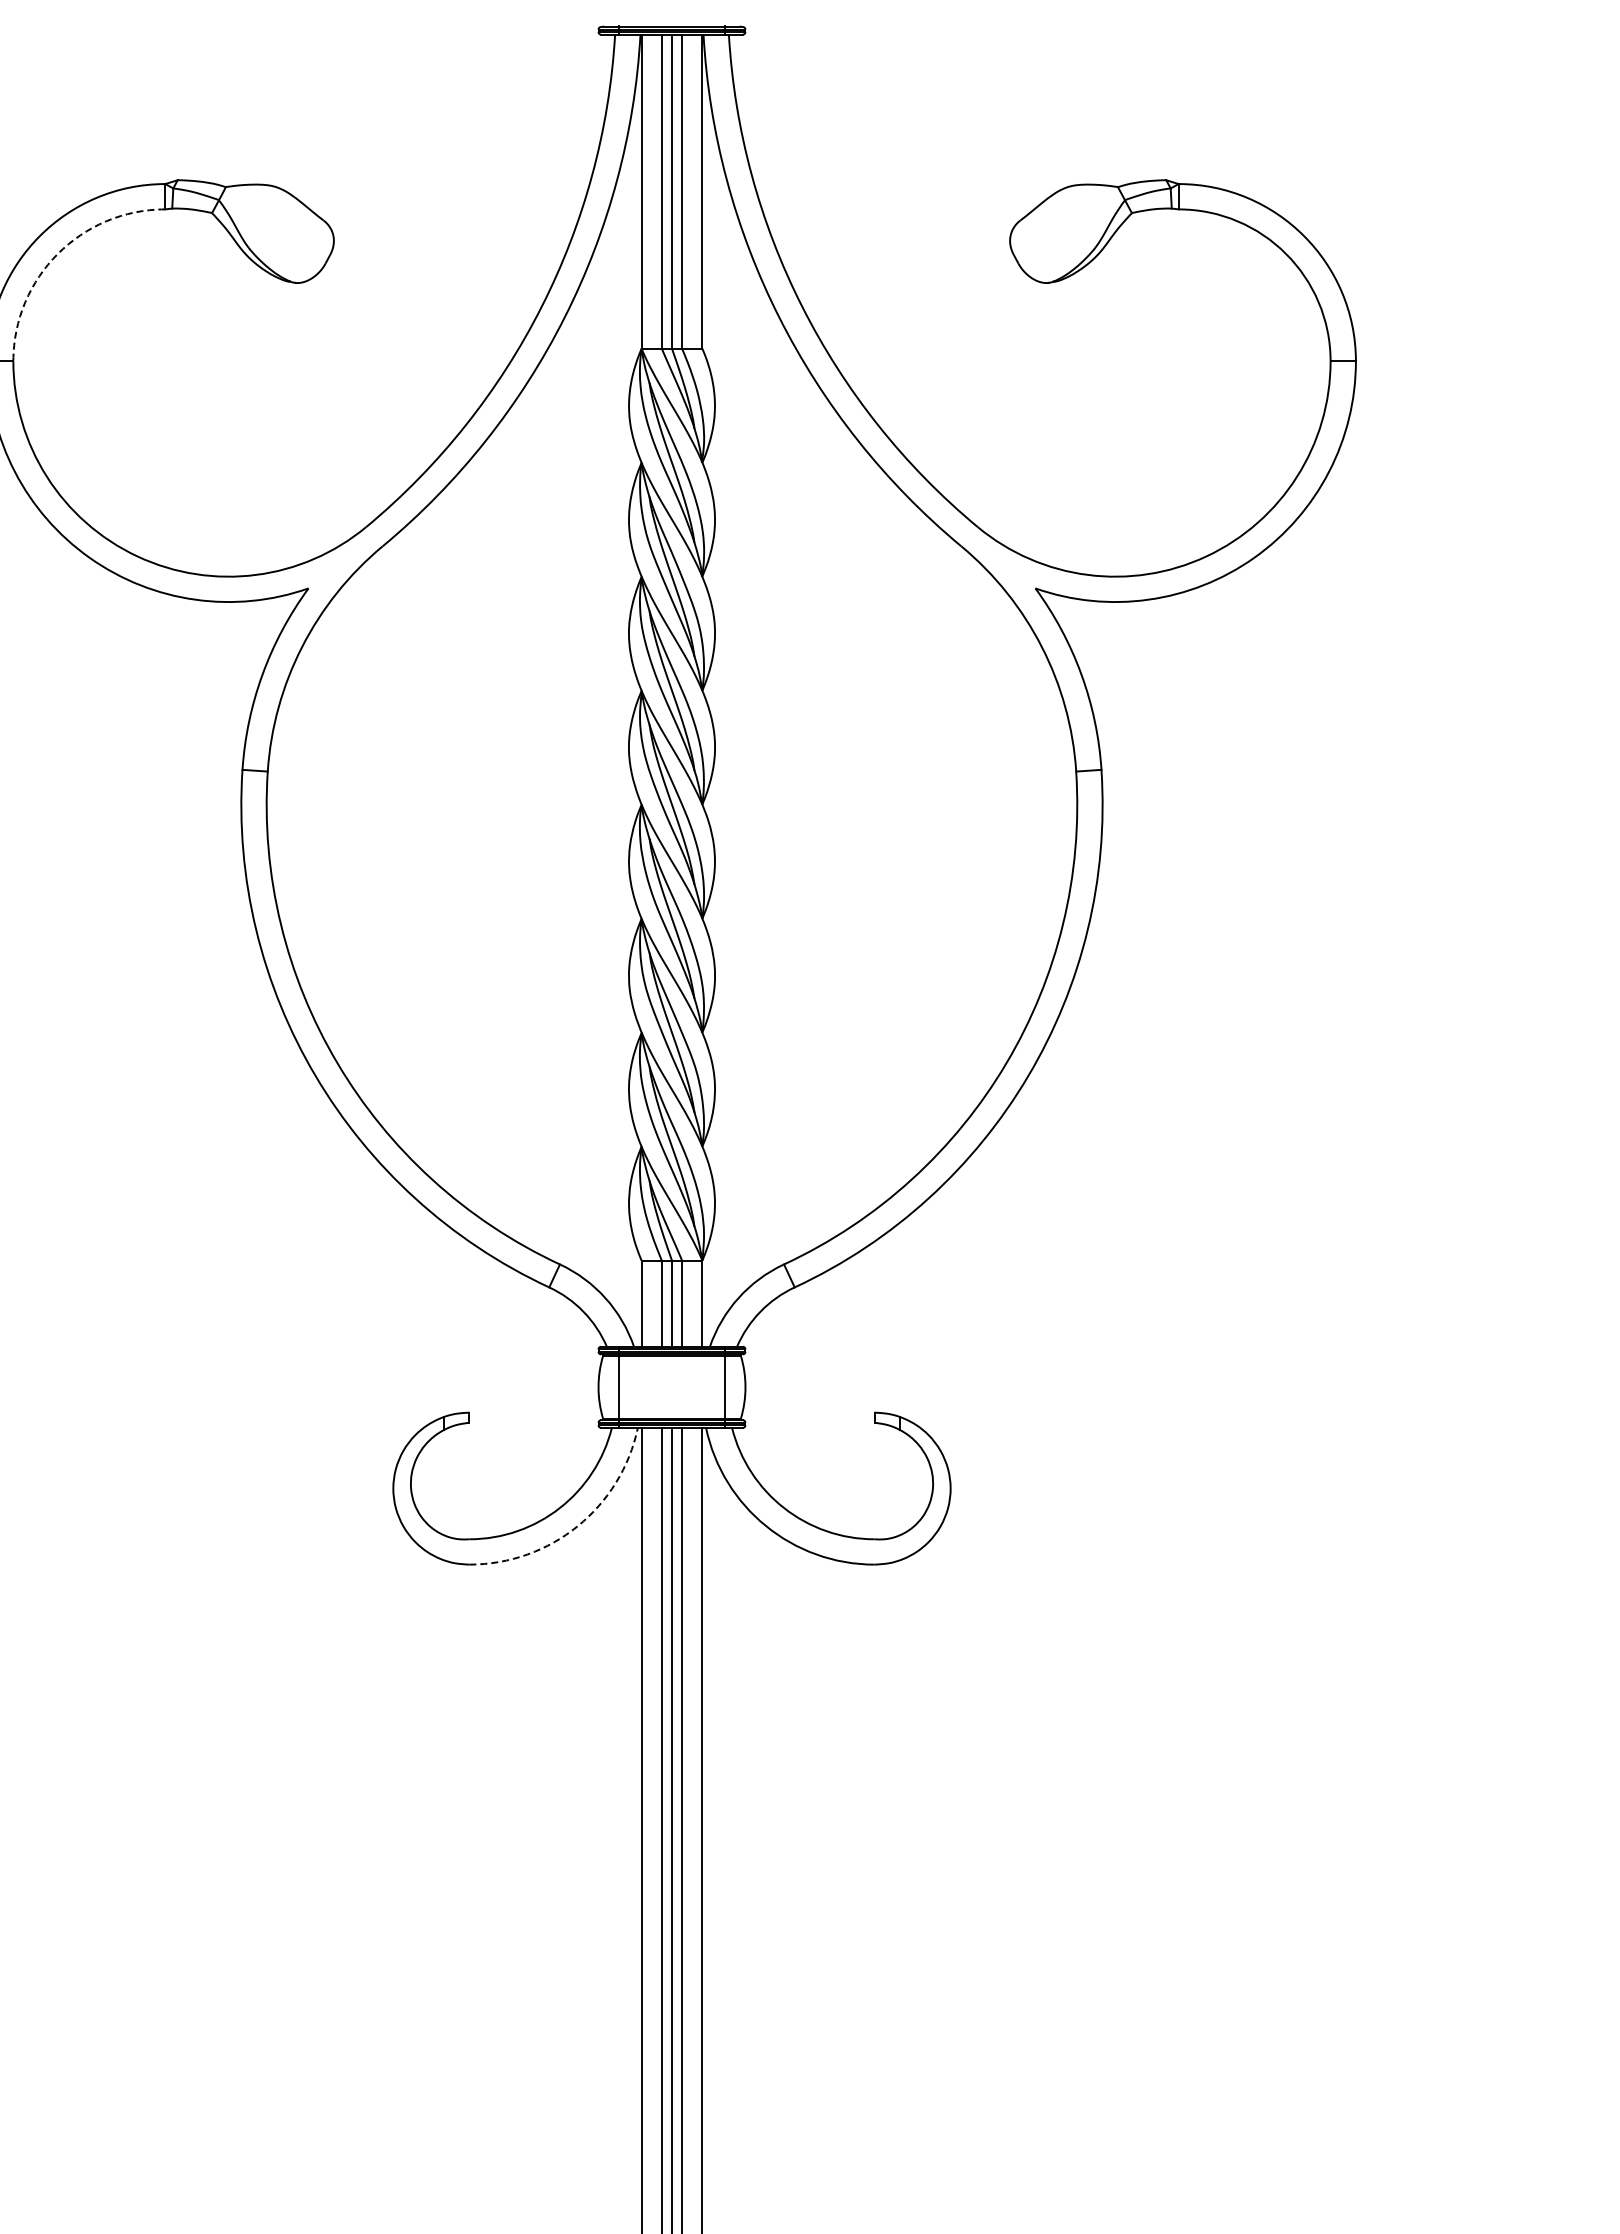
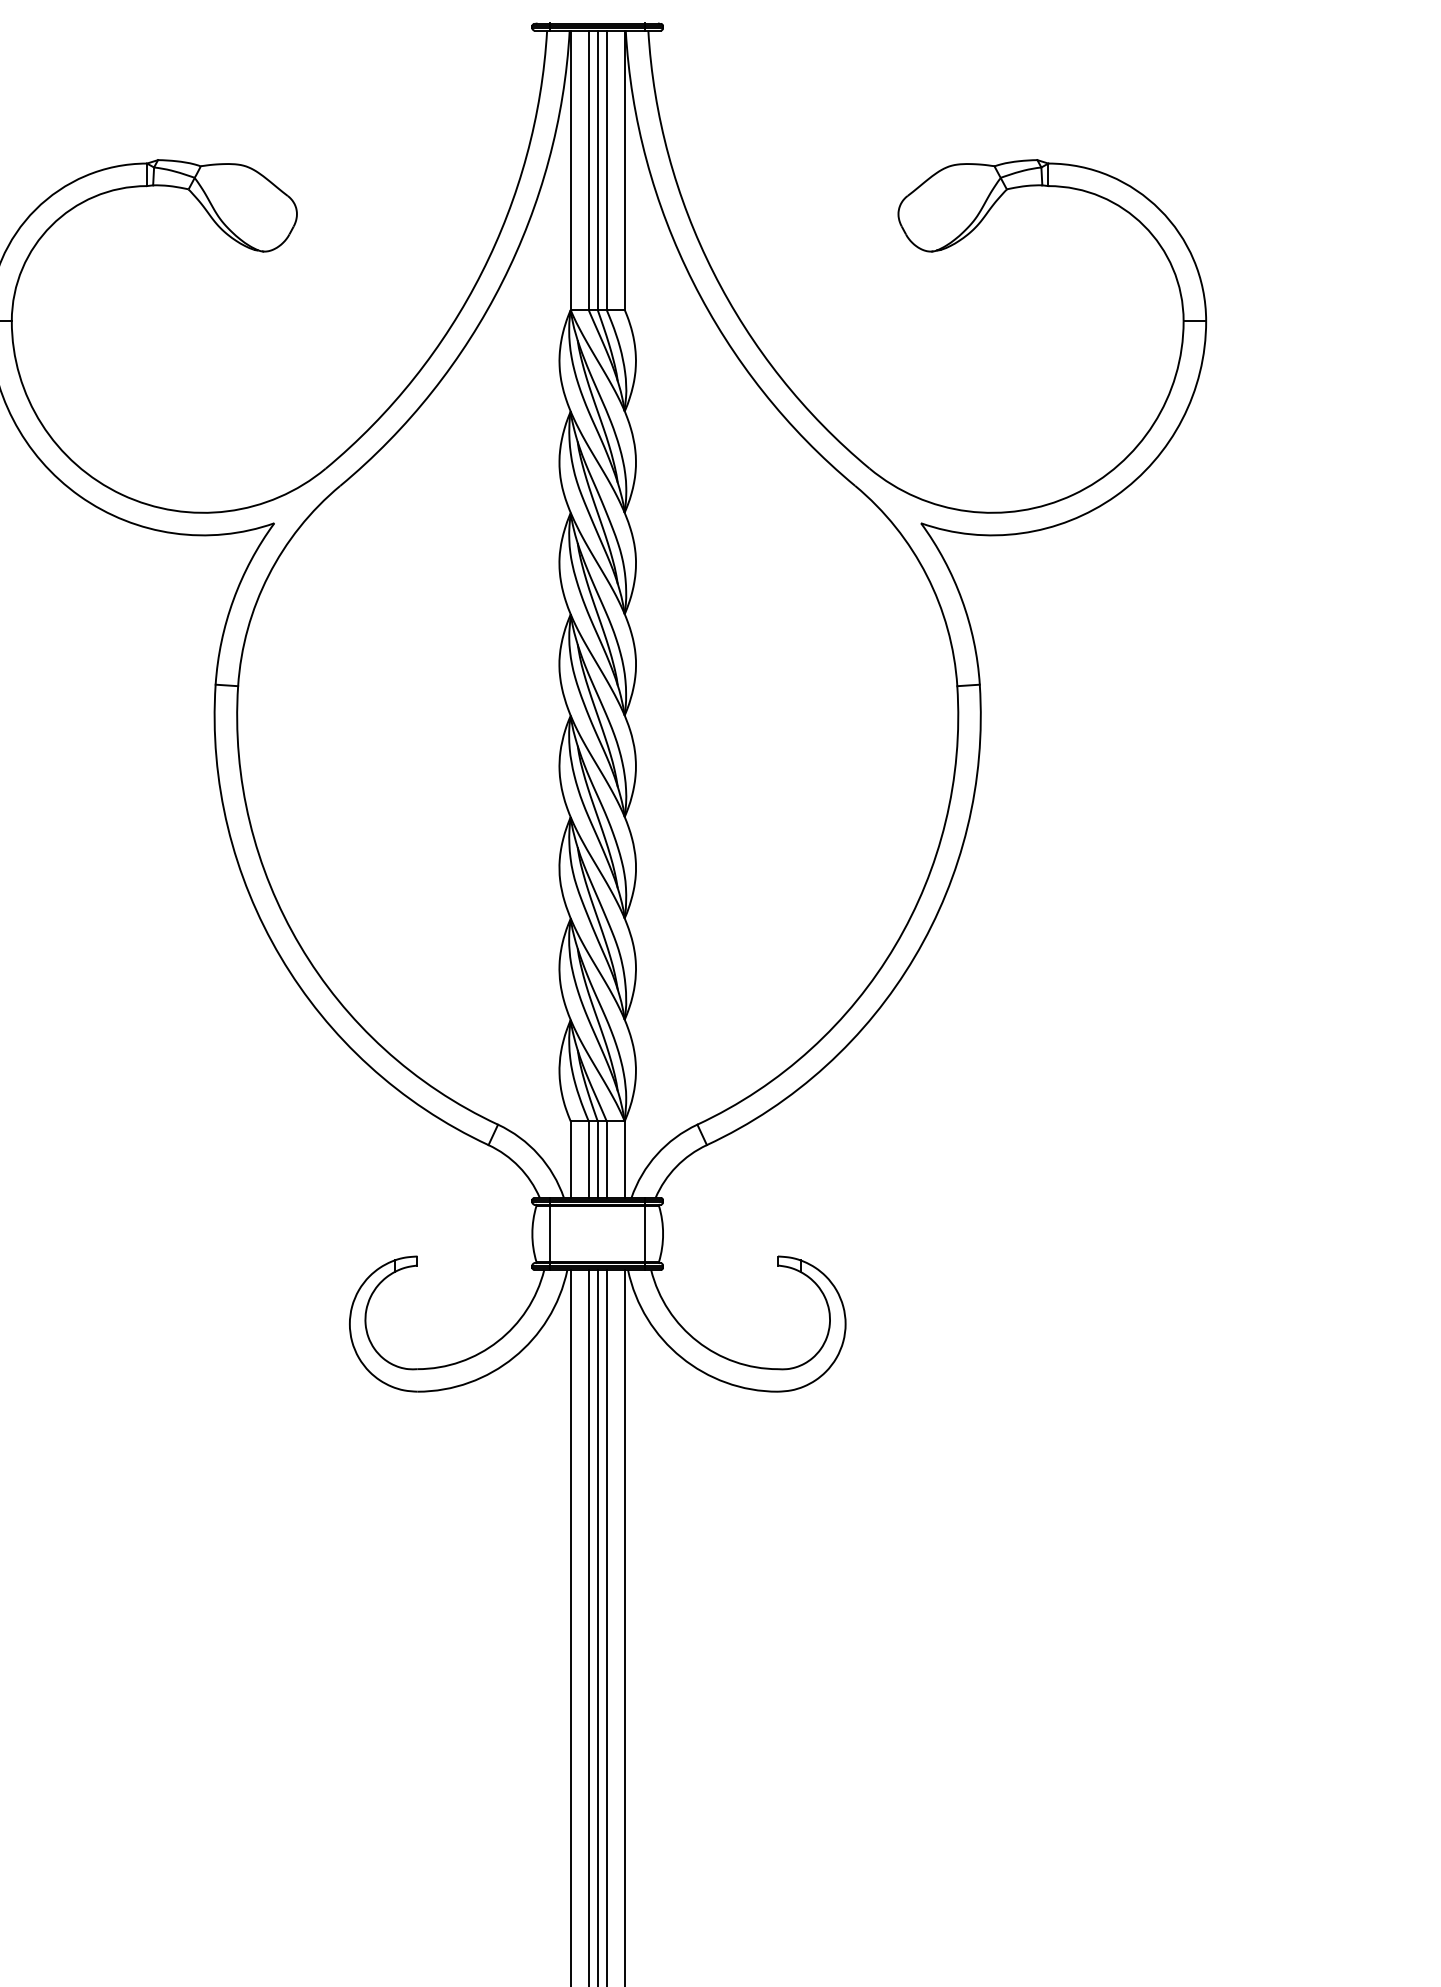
arc: (57, 253) -> (51, 225), dashed -> solid
arc: (577, 1526) -> (513, 1357), dashed -> solid

